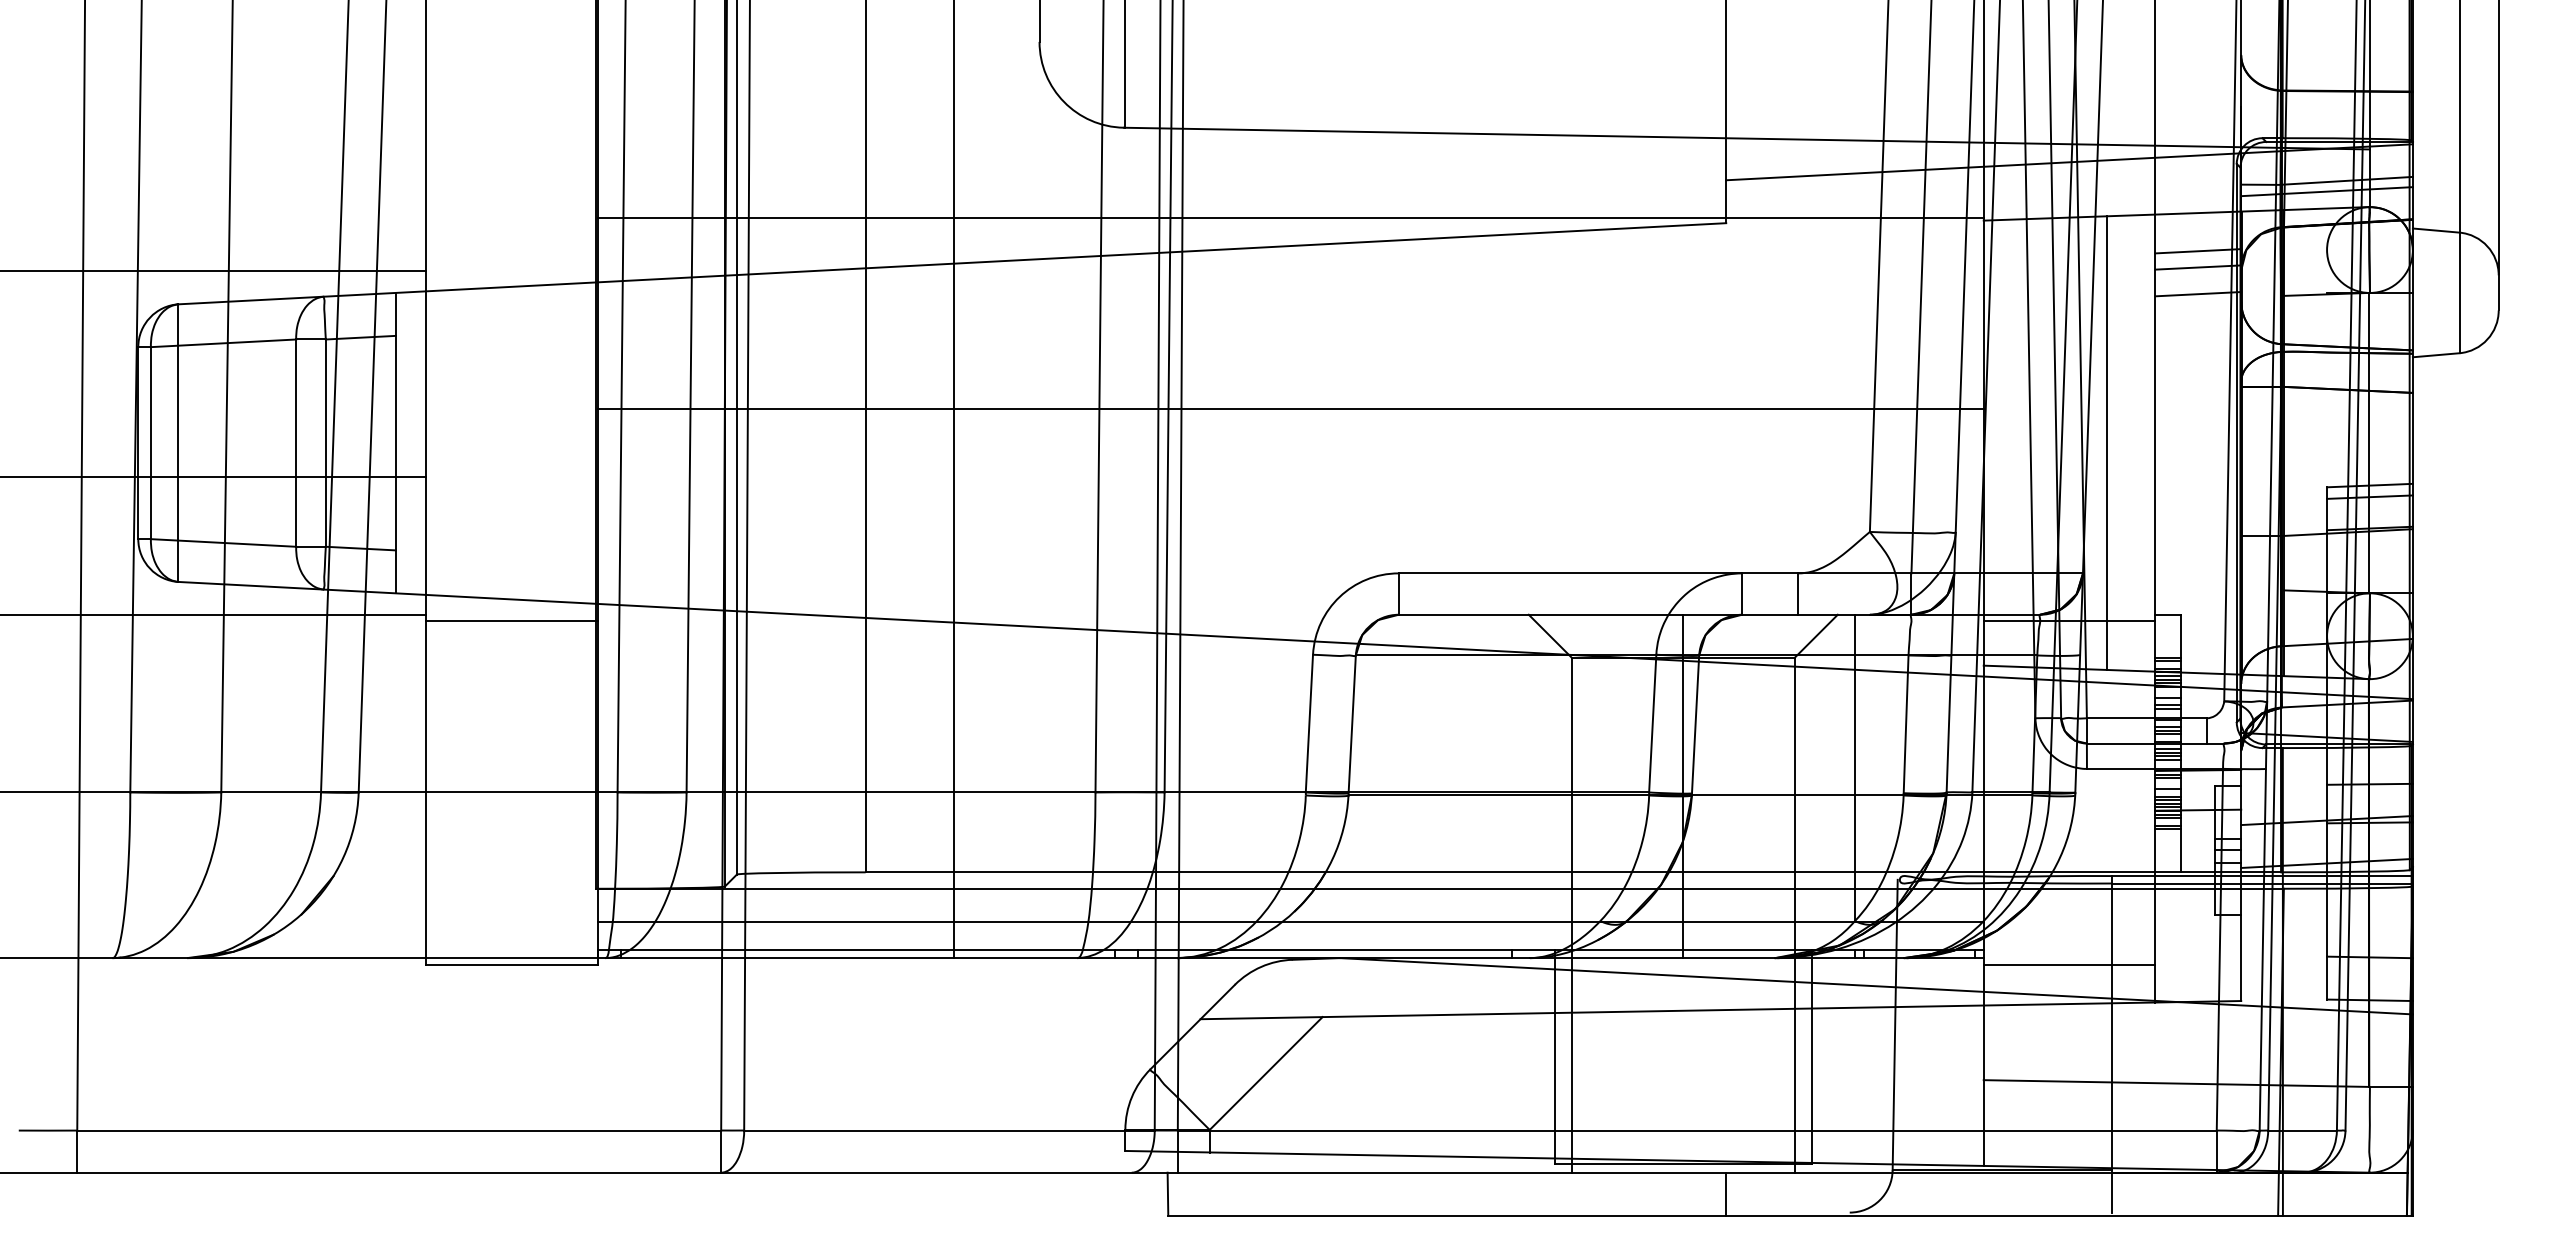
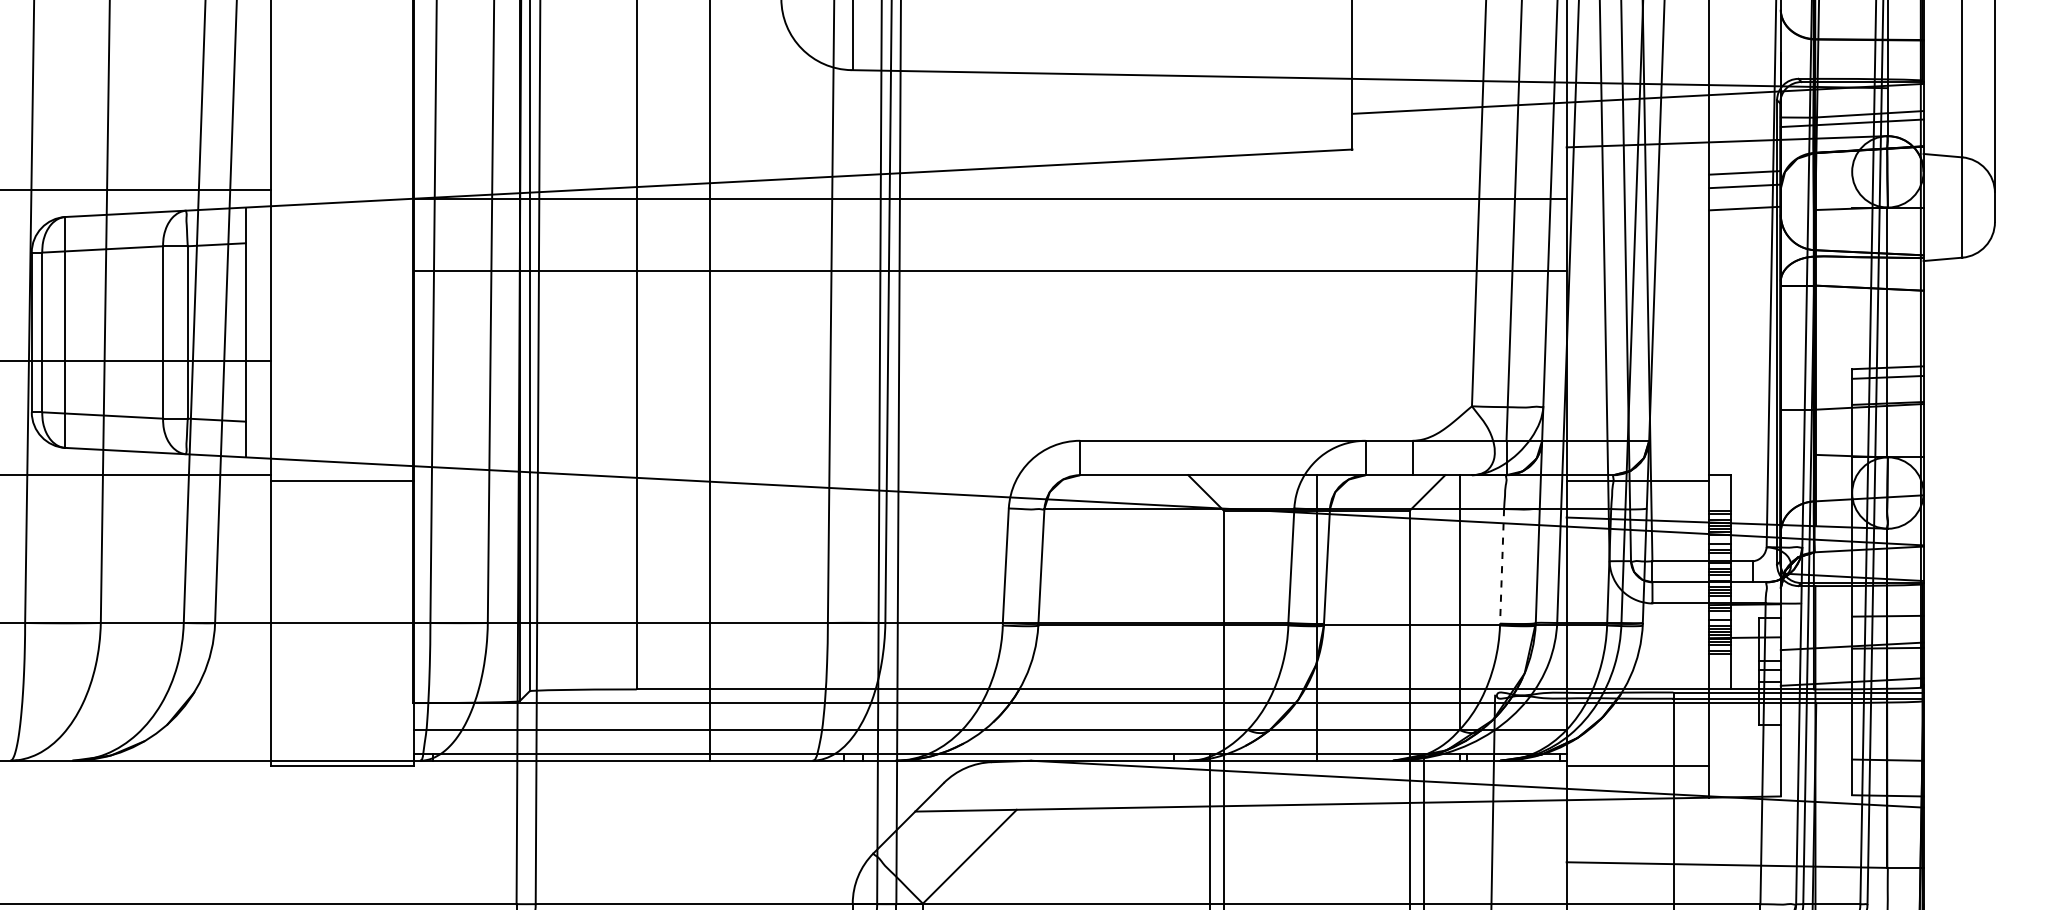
line: (1290, 218) -> (990, 199), moved
line: (1290, 408) -> (990, 270), moved
line: (2106, 442) -> (1668, 331), removed
line: (1906, 724) -> (1502, 566), solid -> dashed

